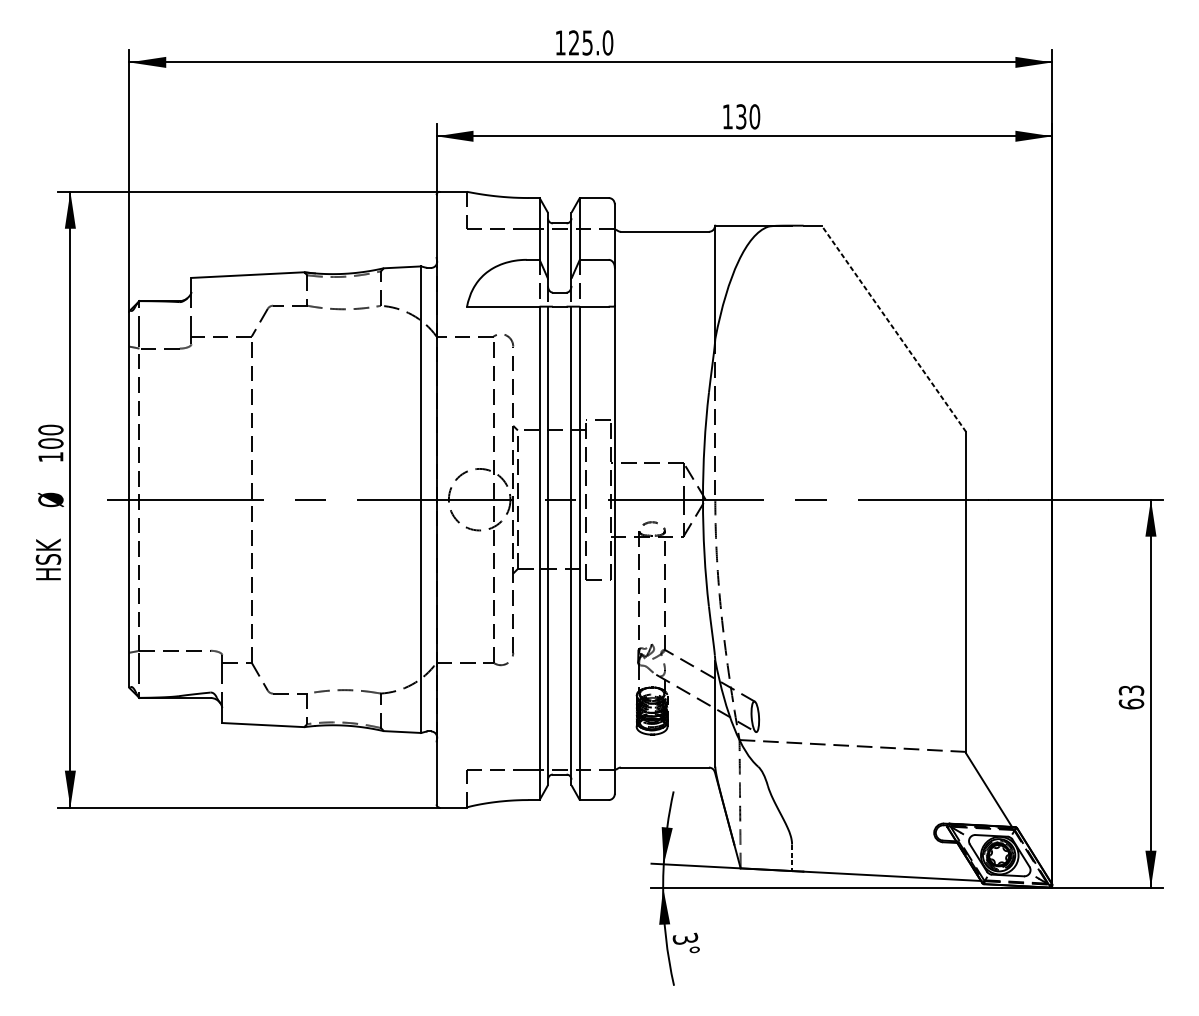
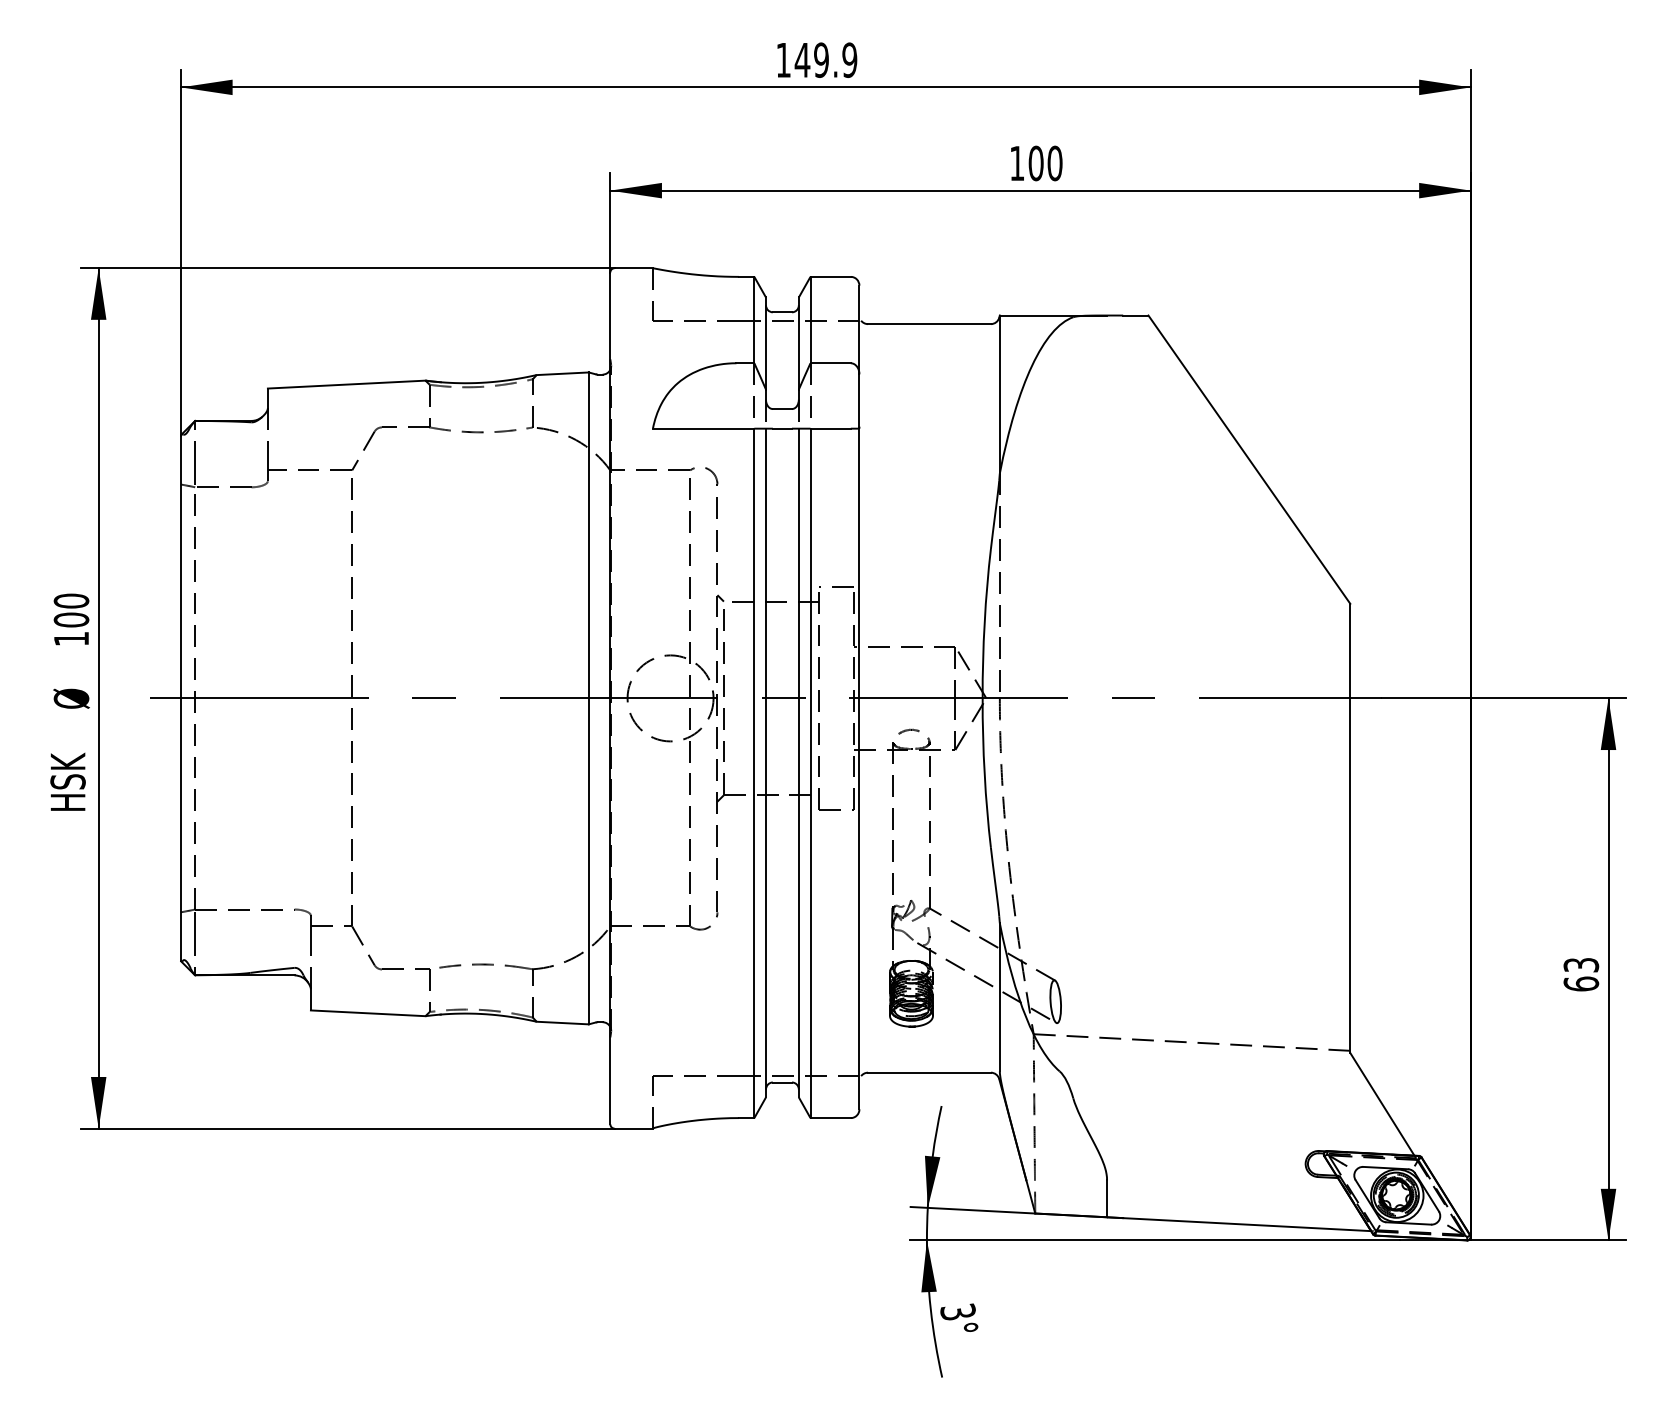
text: (590, 42) -> (825, 59), 125.0 -> 149.9
text: (740, 116) -> (1035, 163), 130 -> 100
line: (894, 328) -> (1249, 459), dashed -> solid
line: (792, 858) -> (1107, 1199), dashed -> solid

